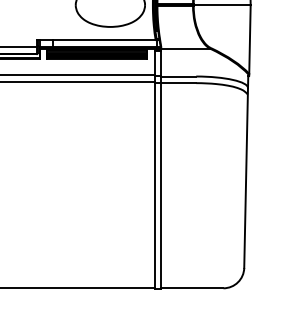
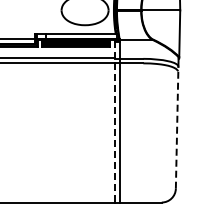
line: (155, 170) -> (115, 122), solid -> dashed
line: (246, 177) -> (177, 127), solid -> dashed

